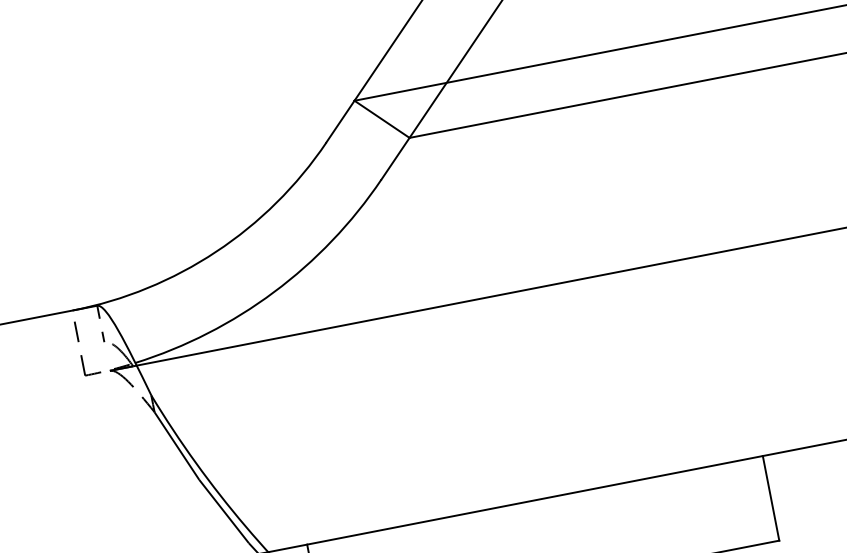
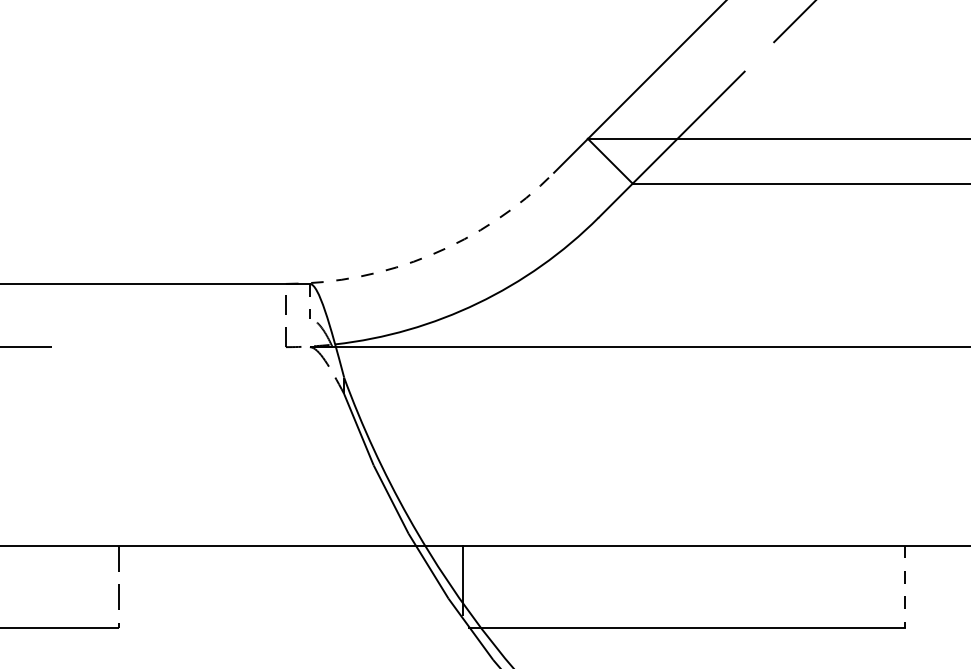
arc: (216, 252) -> (431, 255), solid -> dashed
line: (771, 499) -> (905, 587), solid -> dashed

